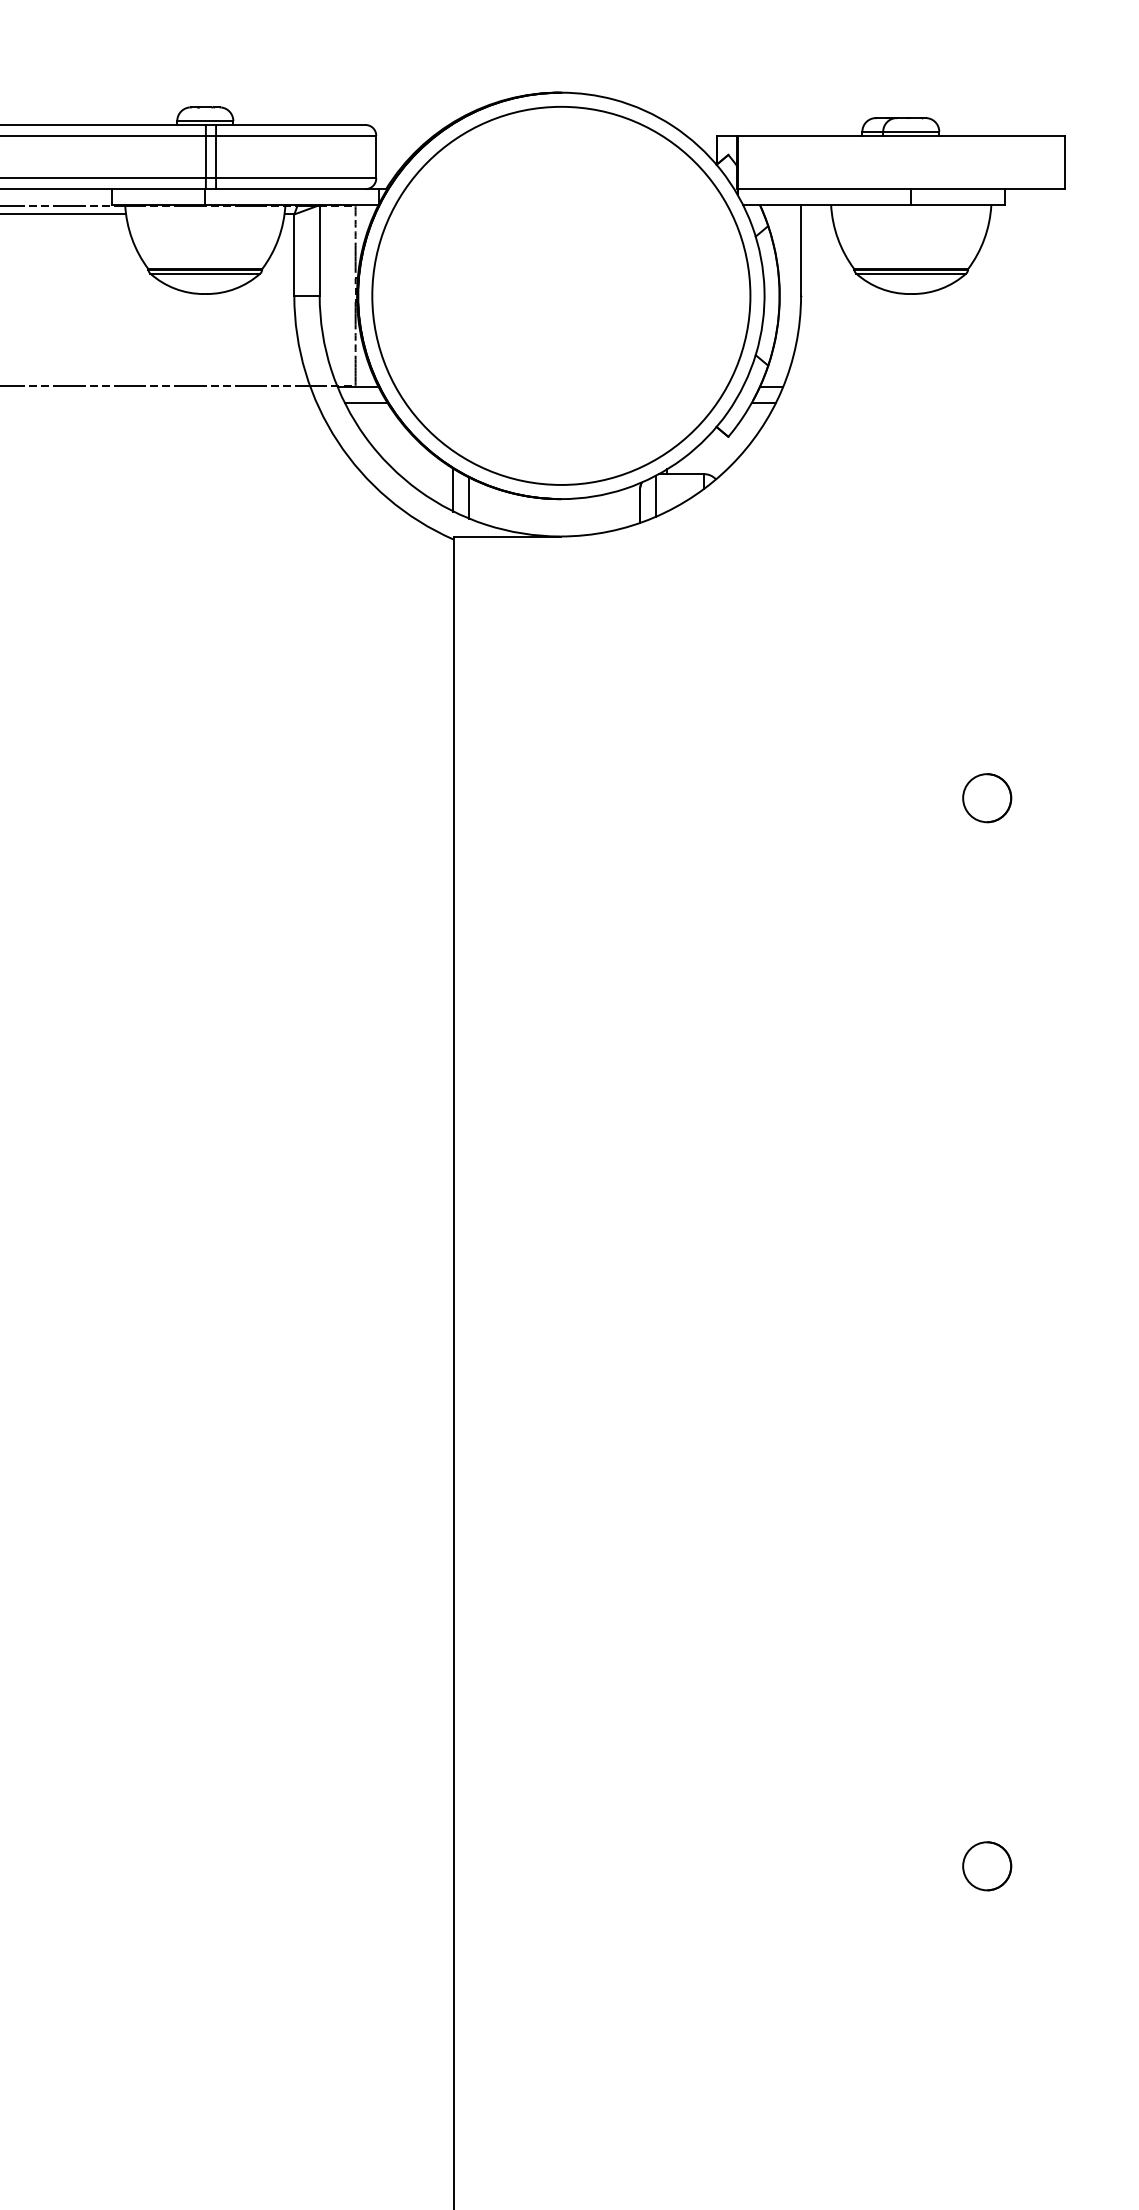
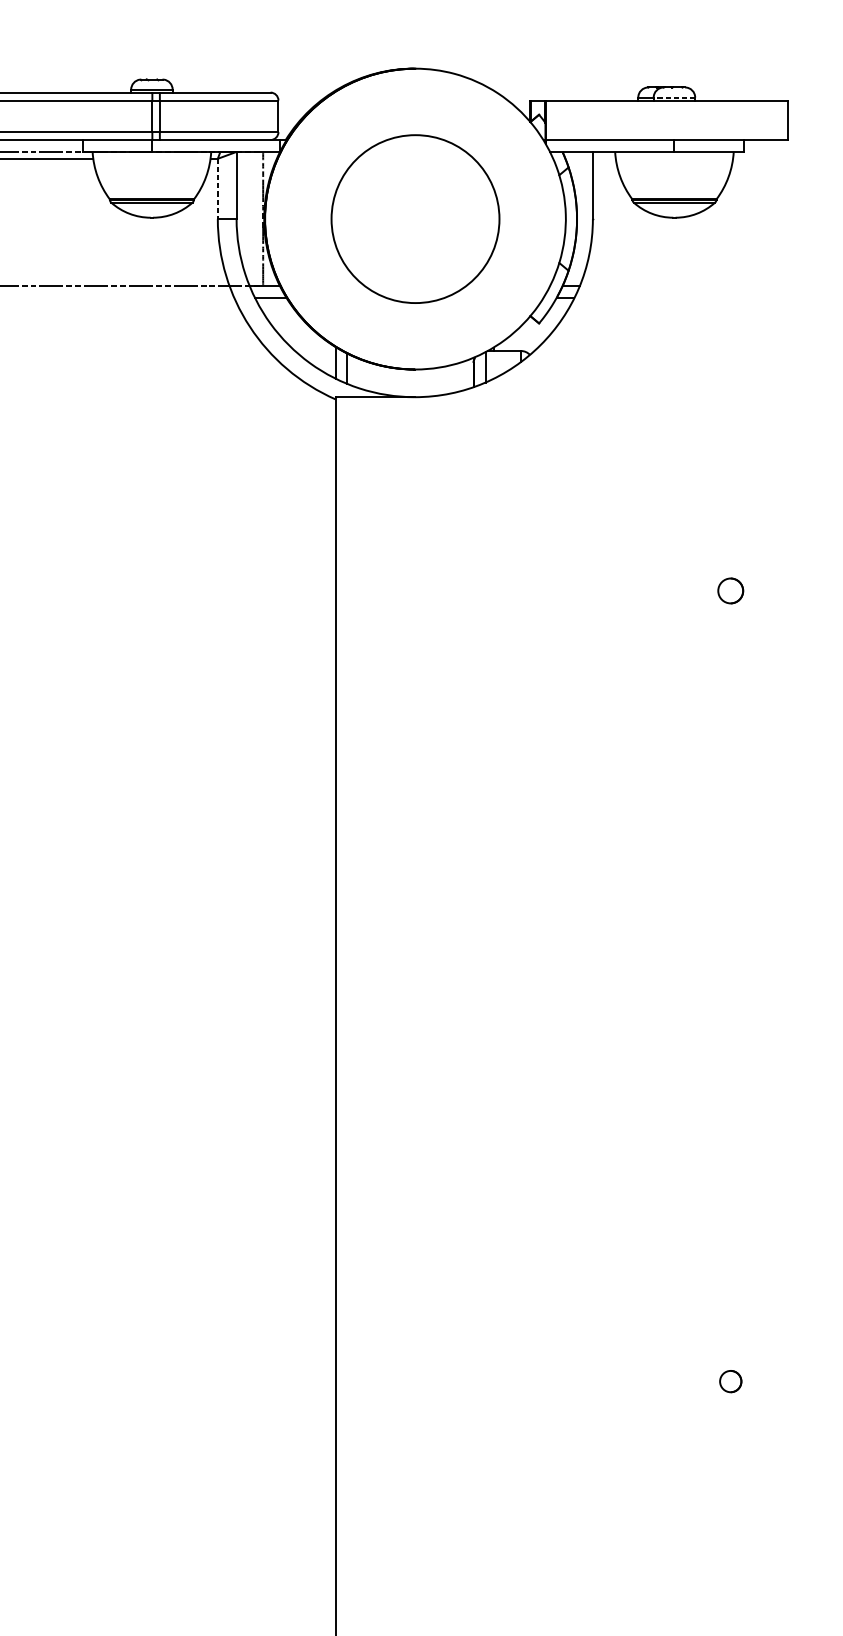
line: (910, 131) -> (673, 97), solid -> dashed
line: (294, 255) -> (217, 189), solid -> dashed
part: (561, 295) -> (415, 218), size x0.6
circle: (987, 798) -> (730, 591), size x0.7
circle: (987, 1866) -> (730, 1381), size x0.6

